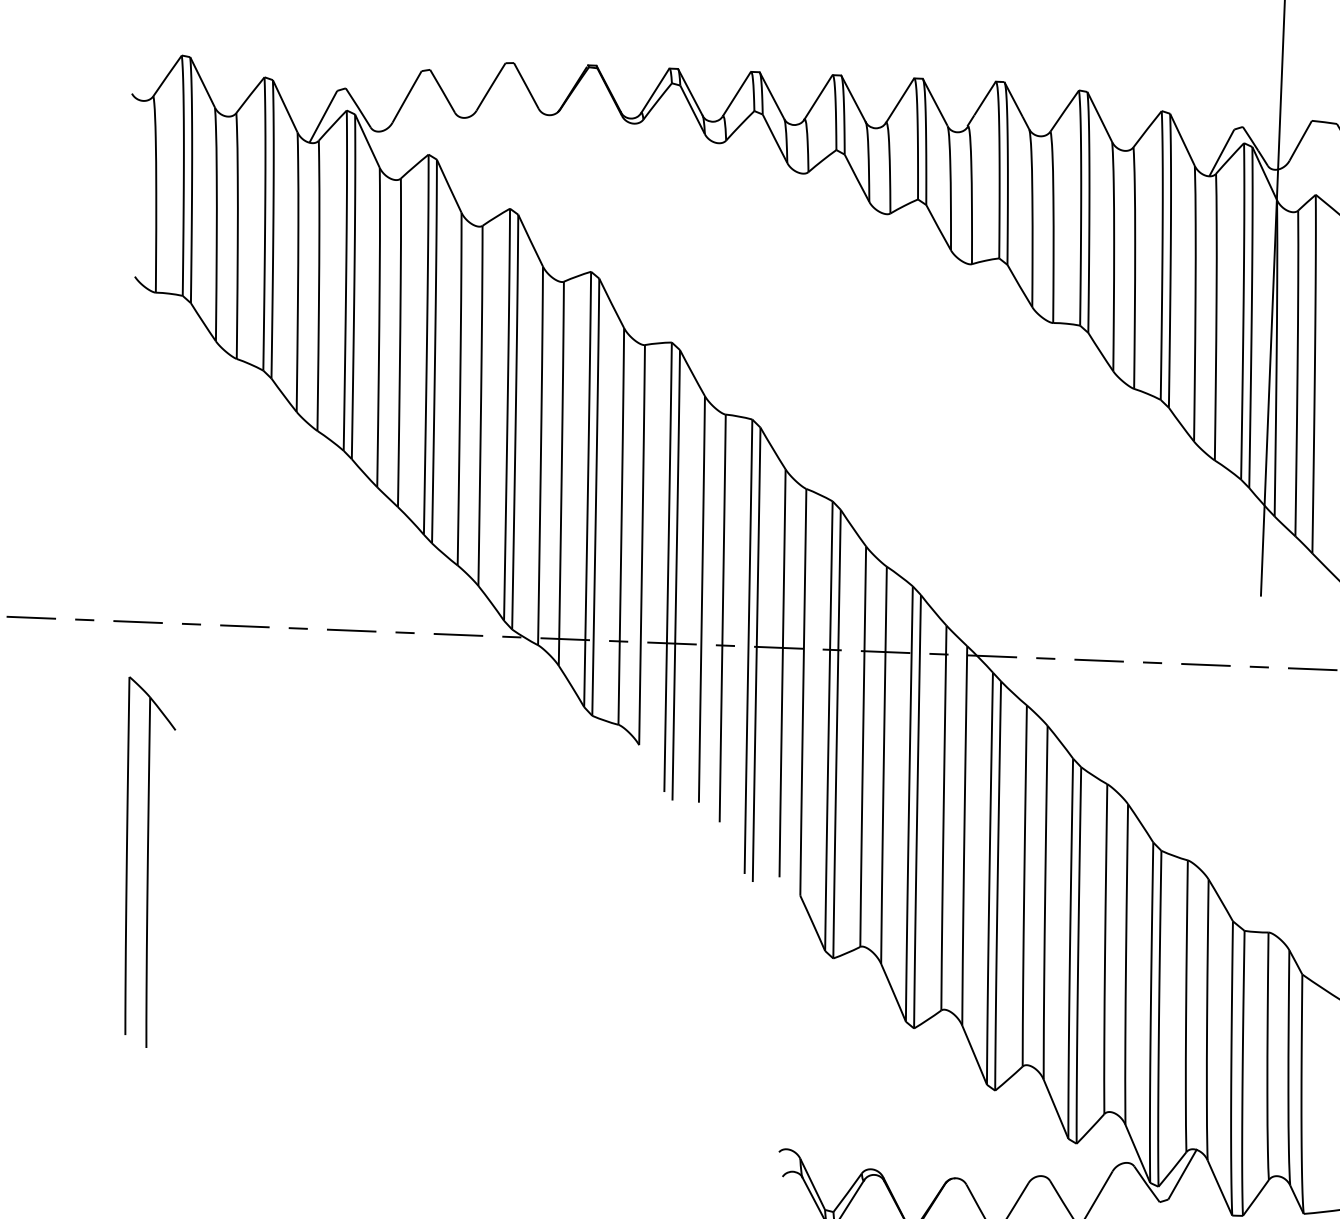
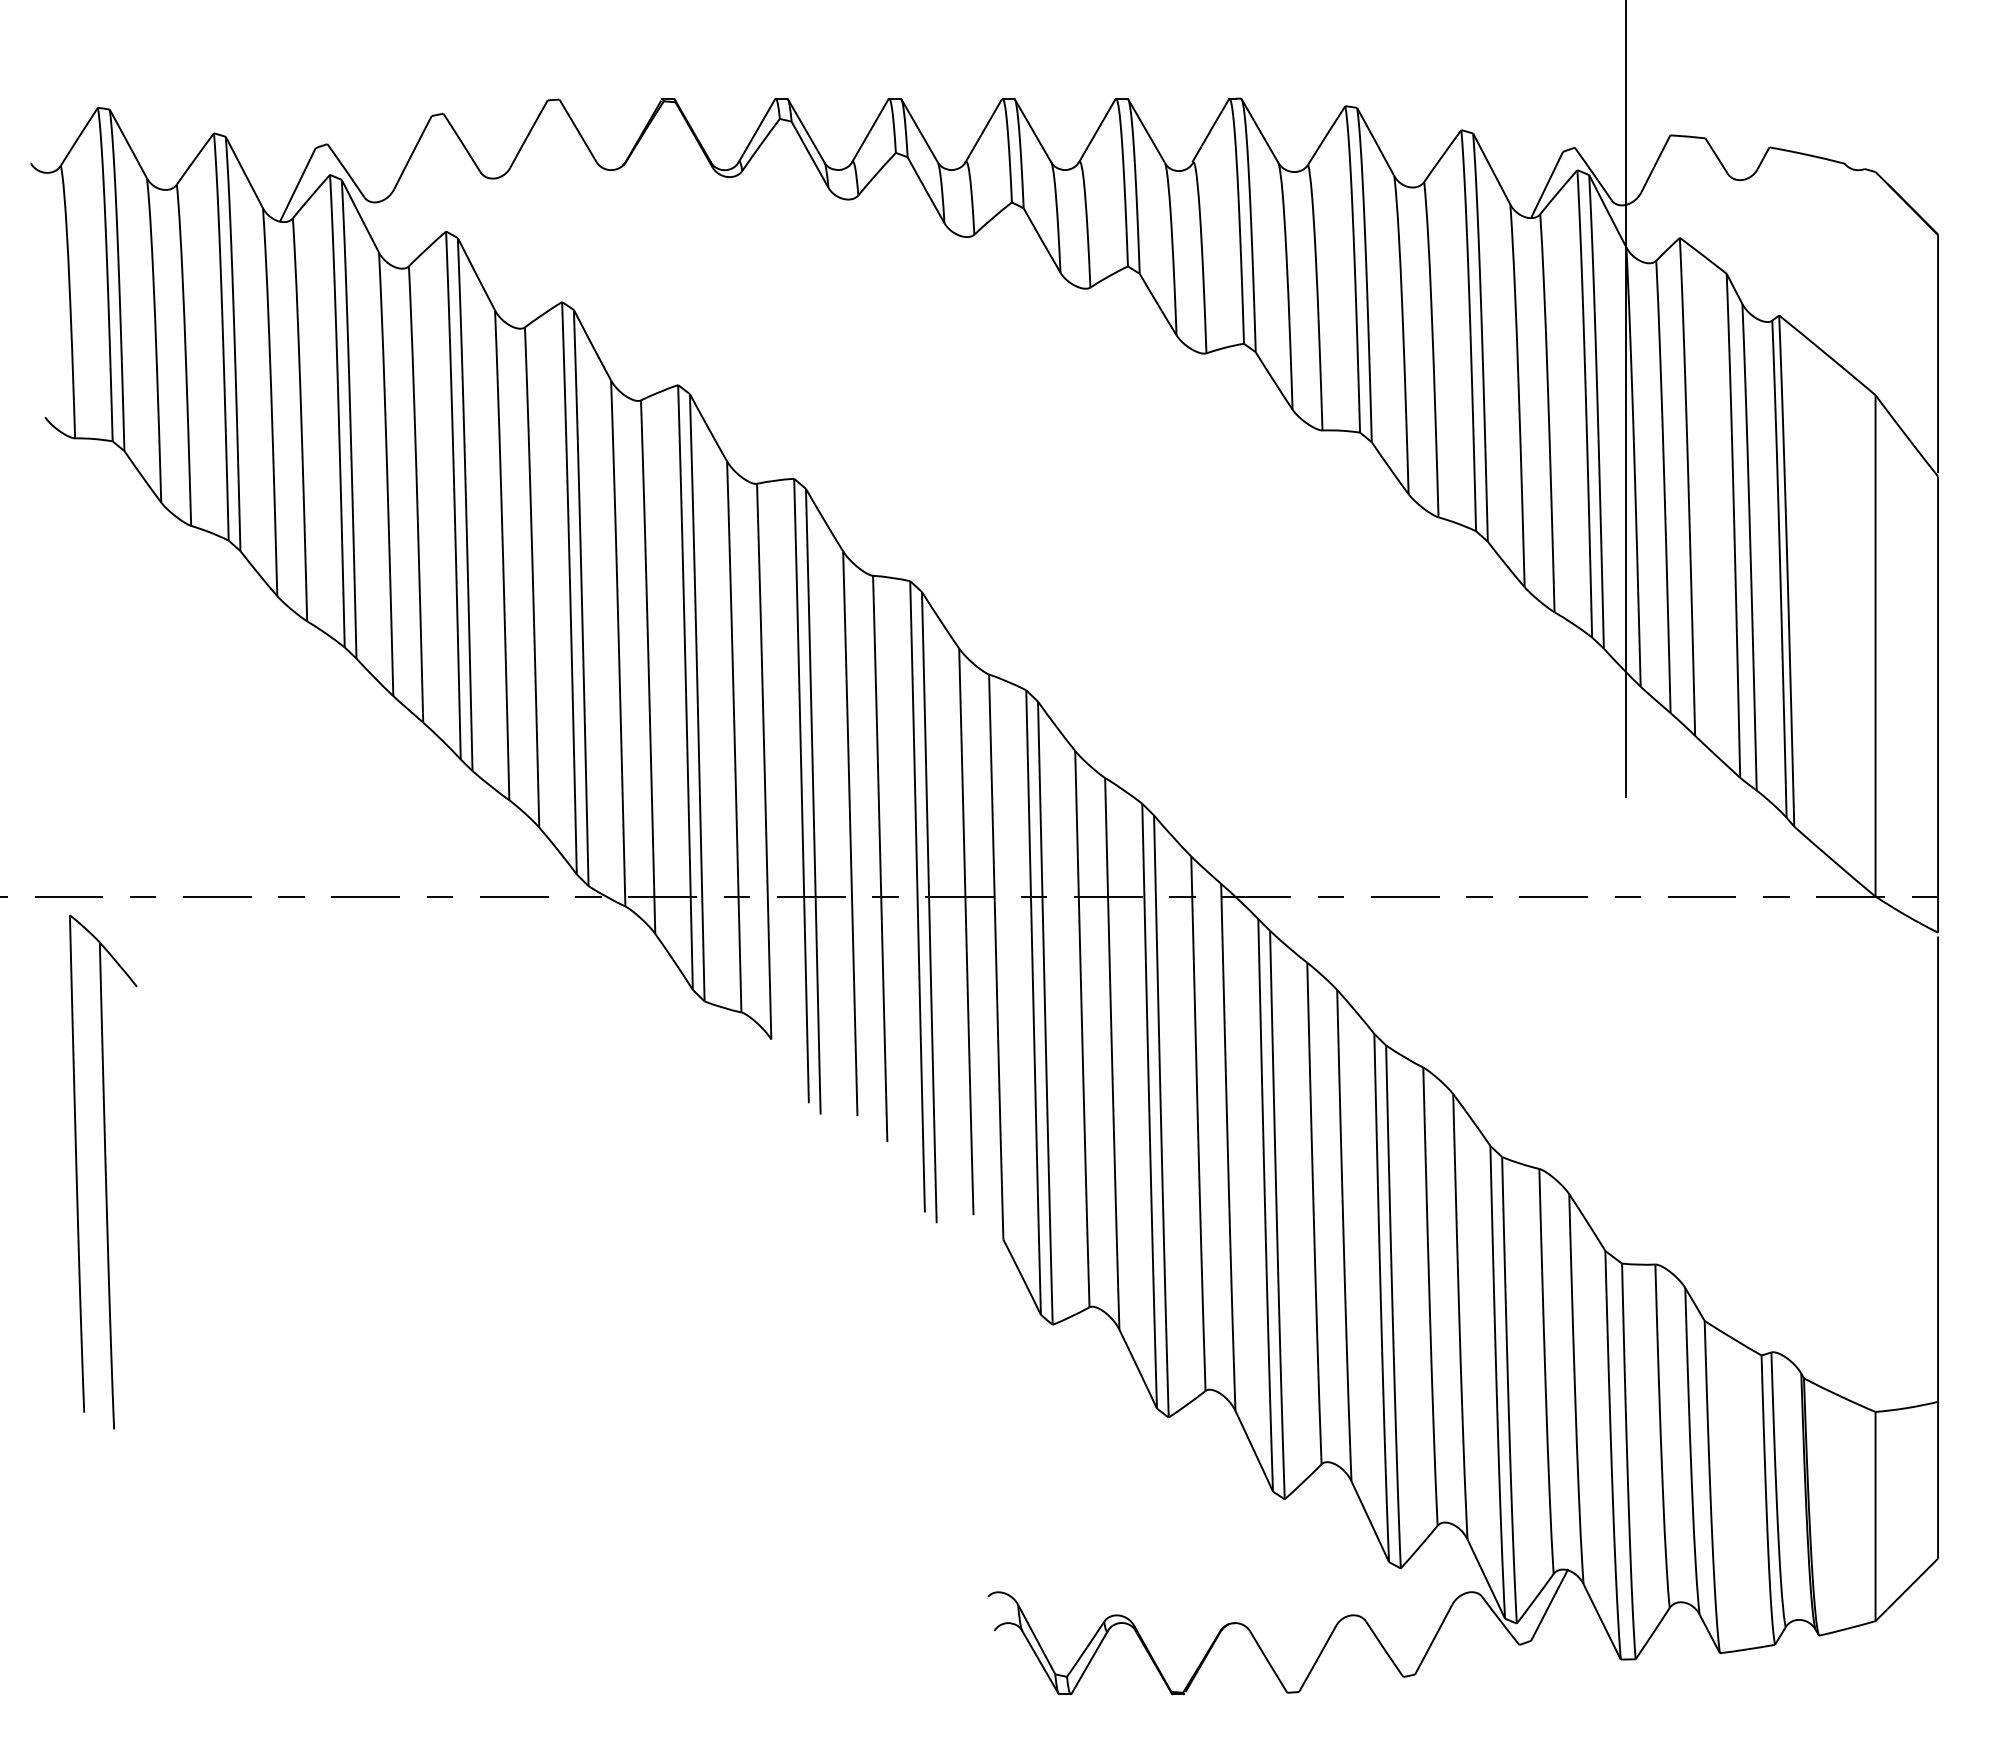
part: (146, 862) -> (103, 1171), moved

